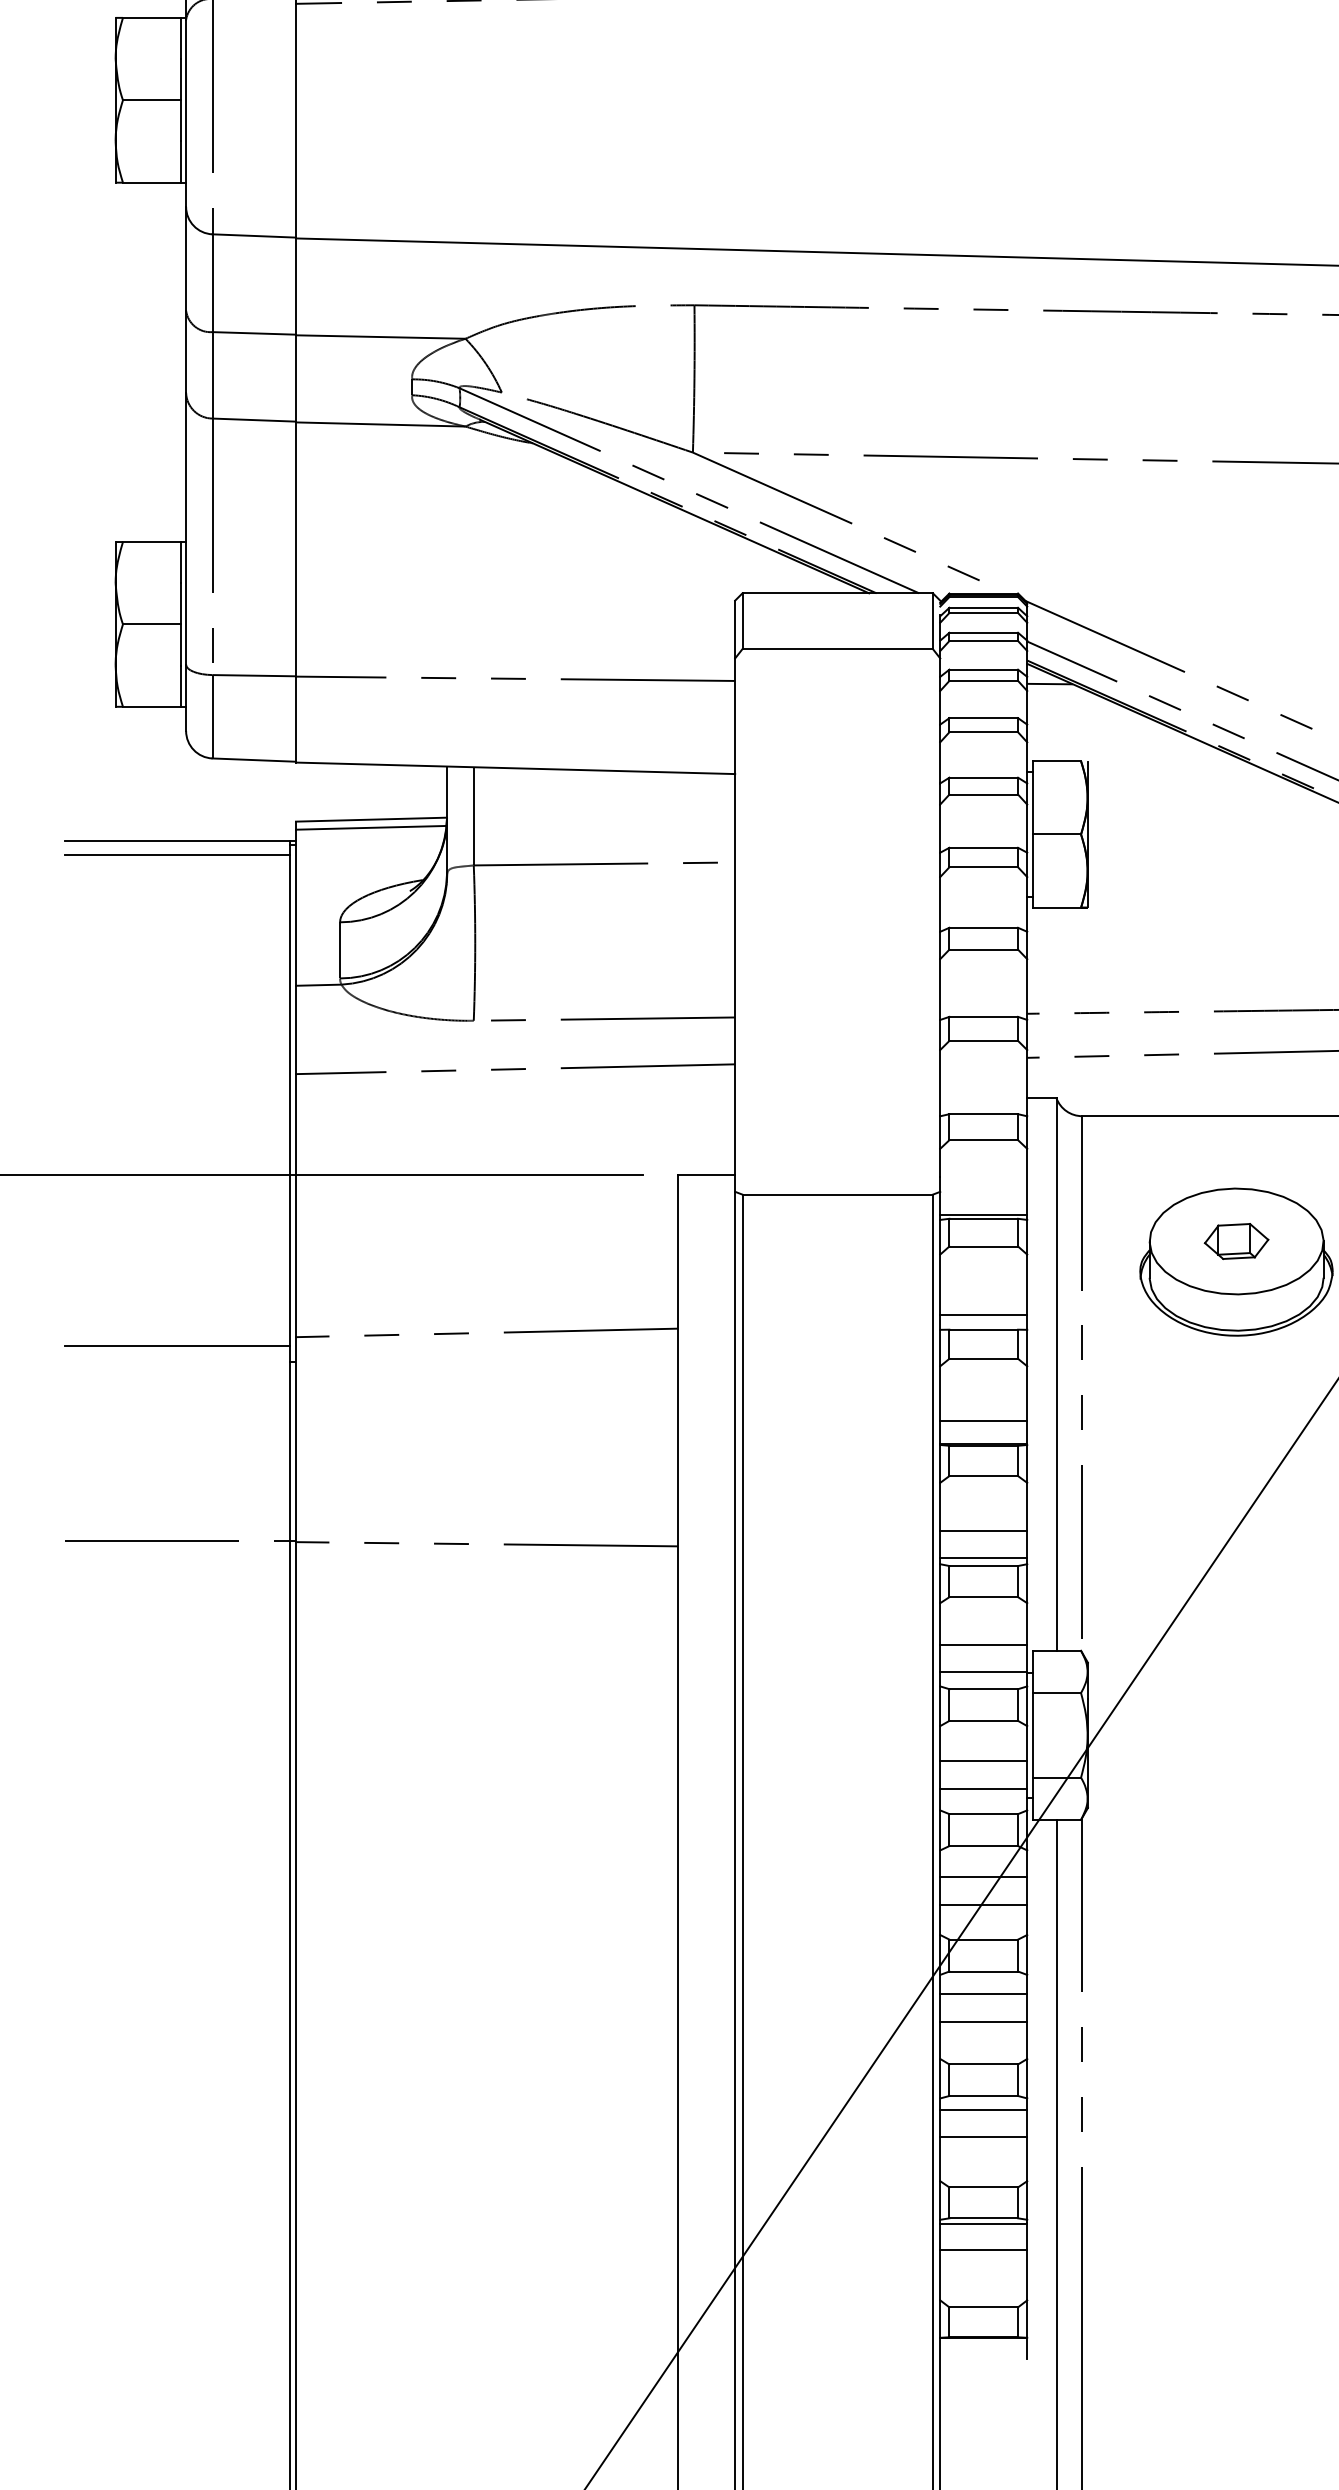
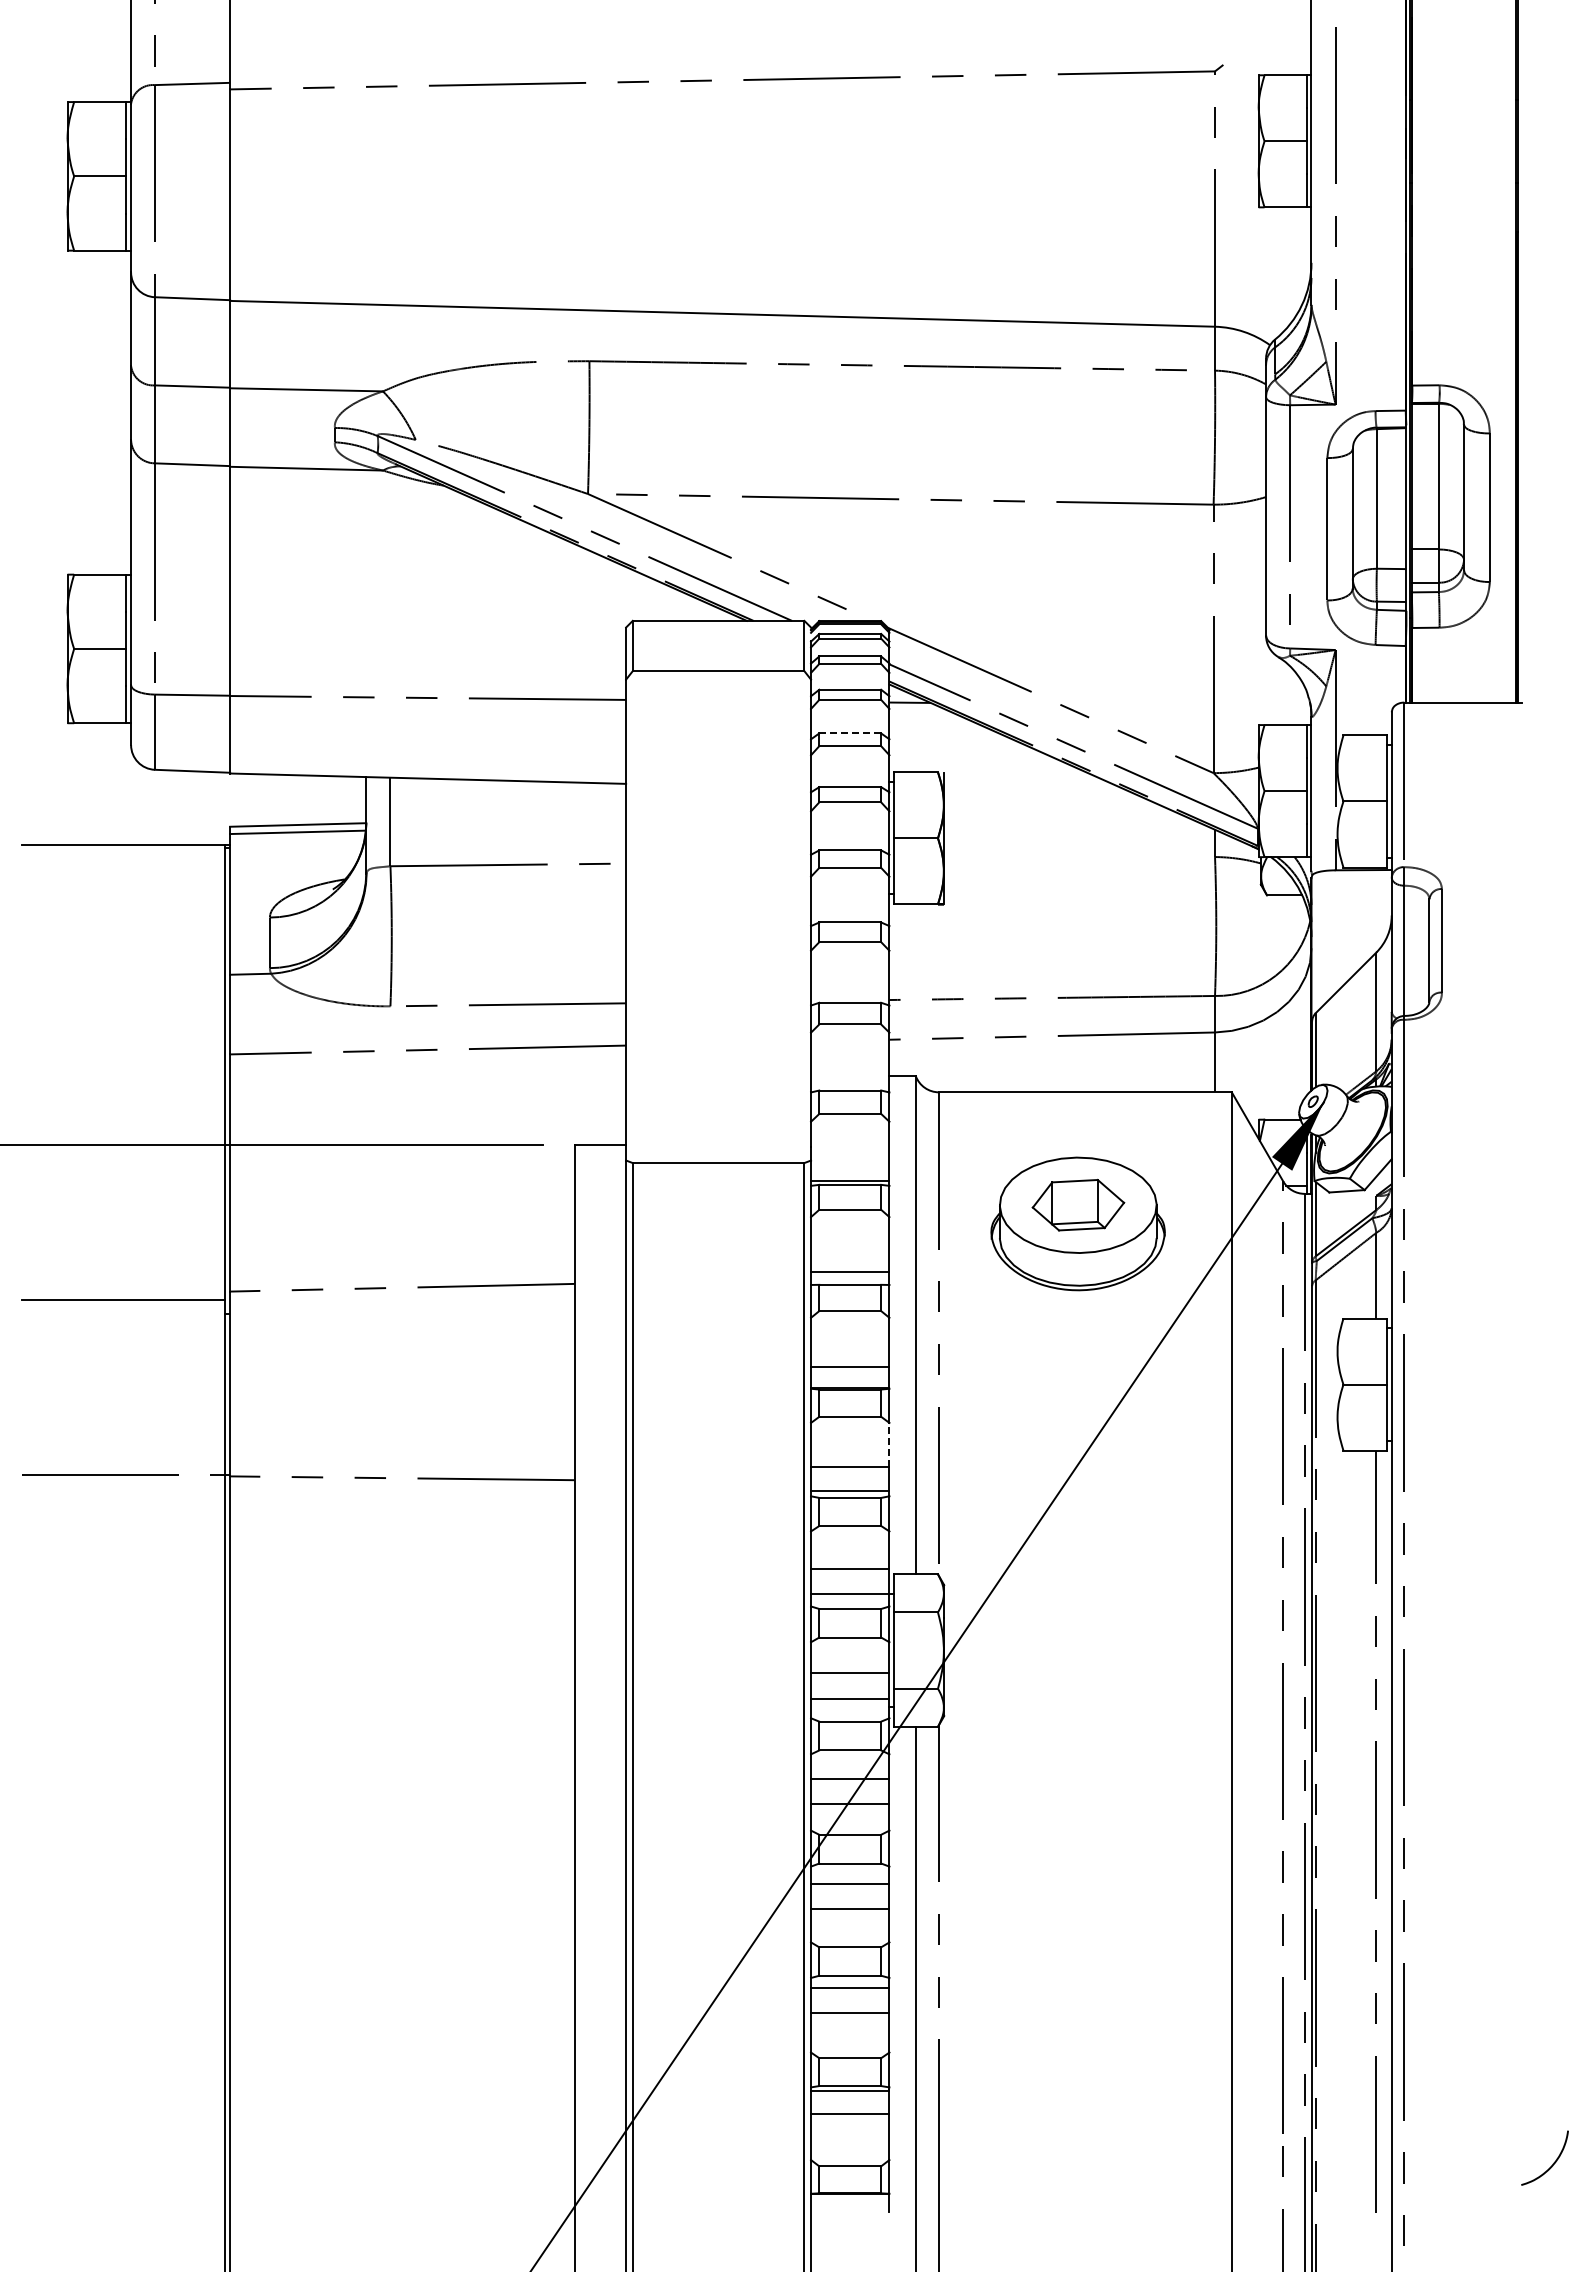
line: (984, 718) -> (850, 733), solid -> dashed
line: (177, 854) -> (123, 856), removed
part: (1235, 1241) -> (1077, 1205), size x1.6
line: (1027, 1506) -> (889, 1444), solid -> dashed

